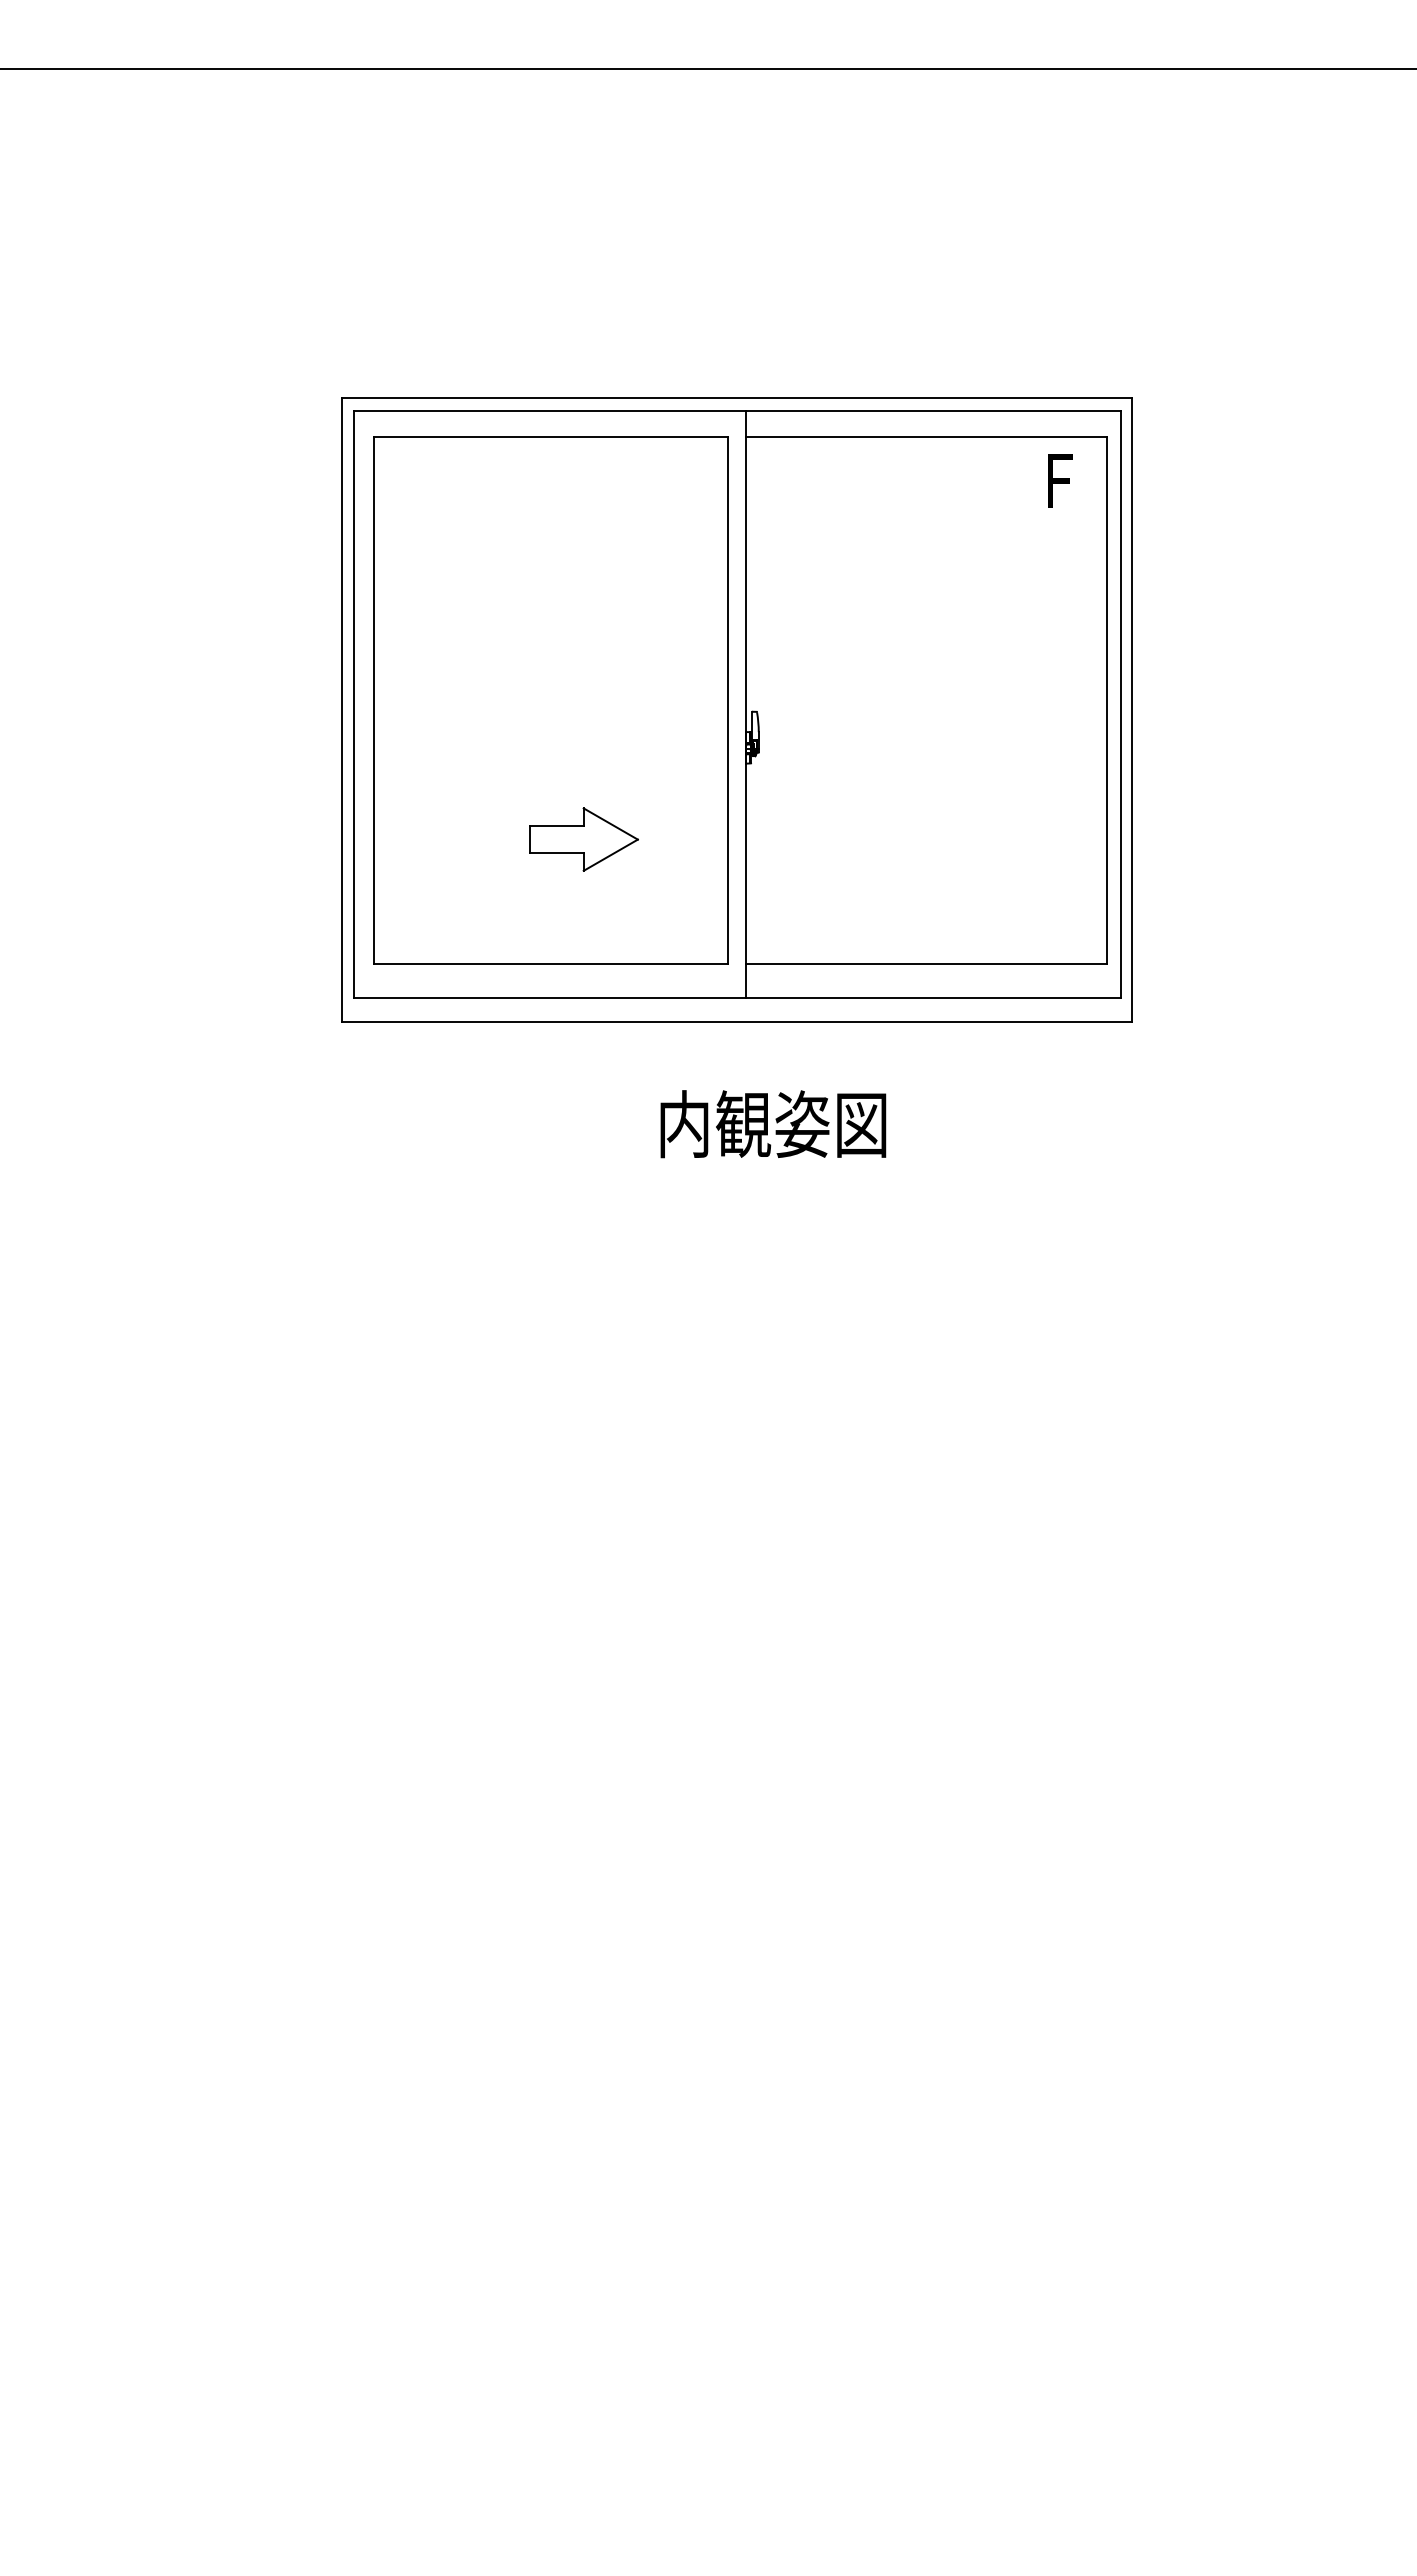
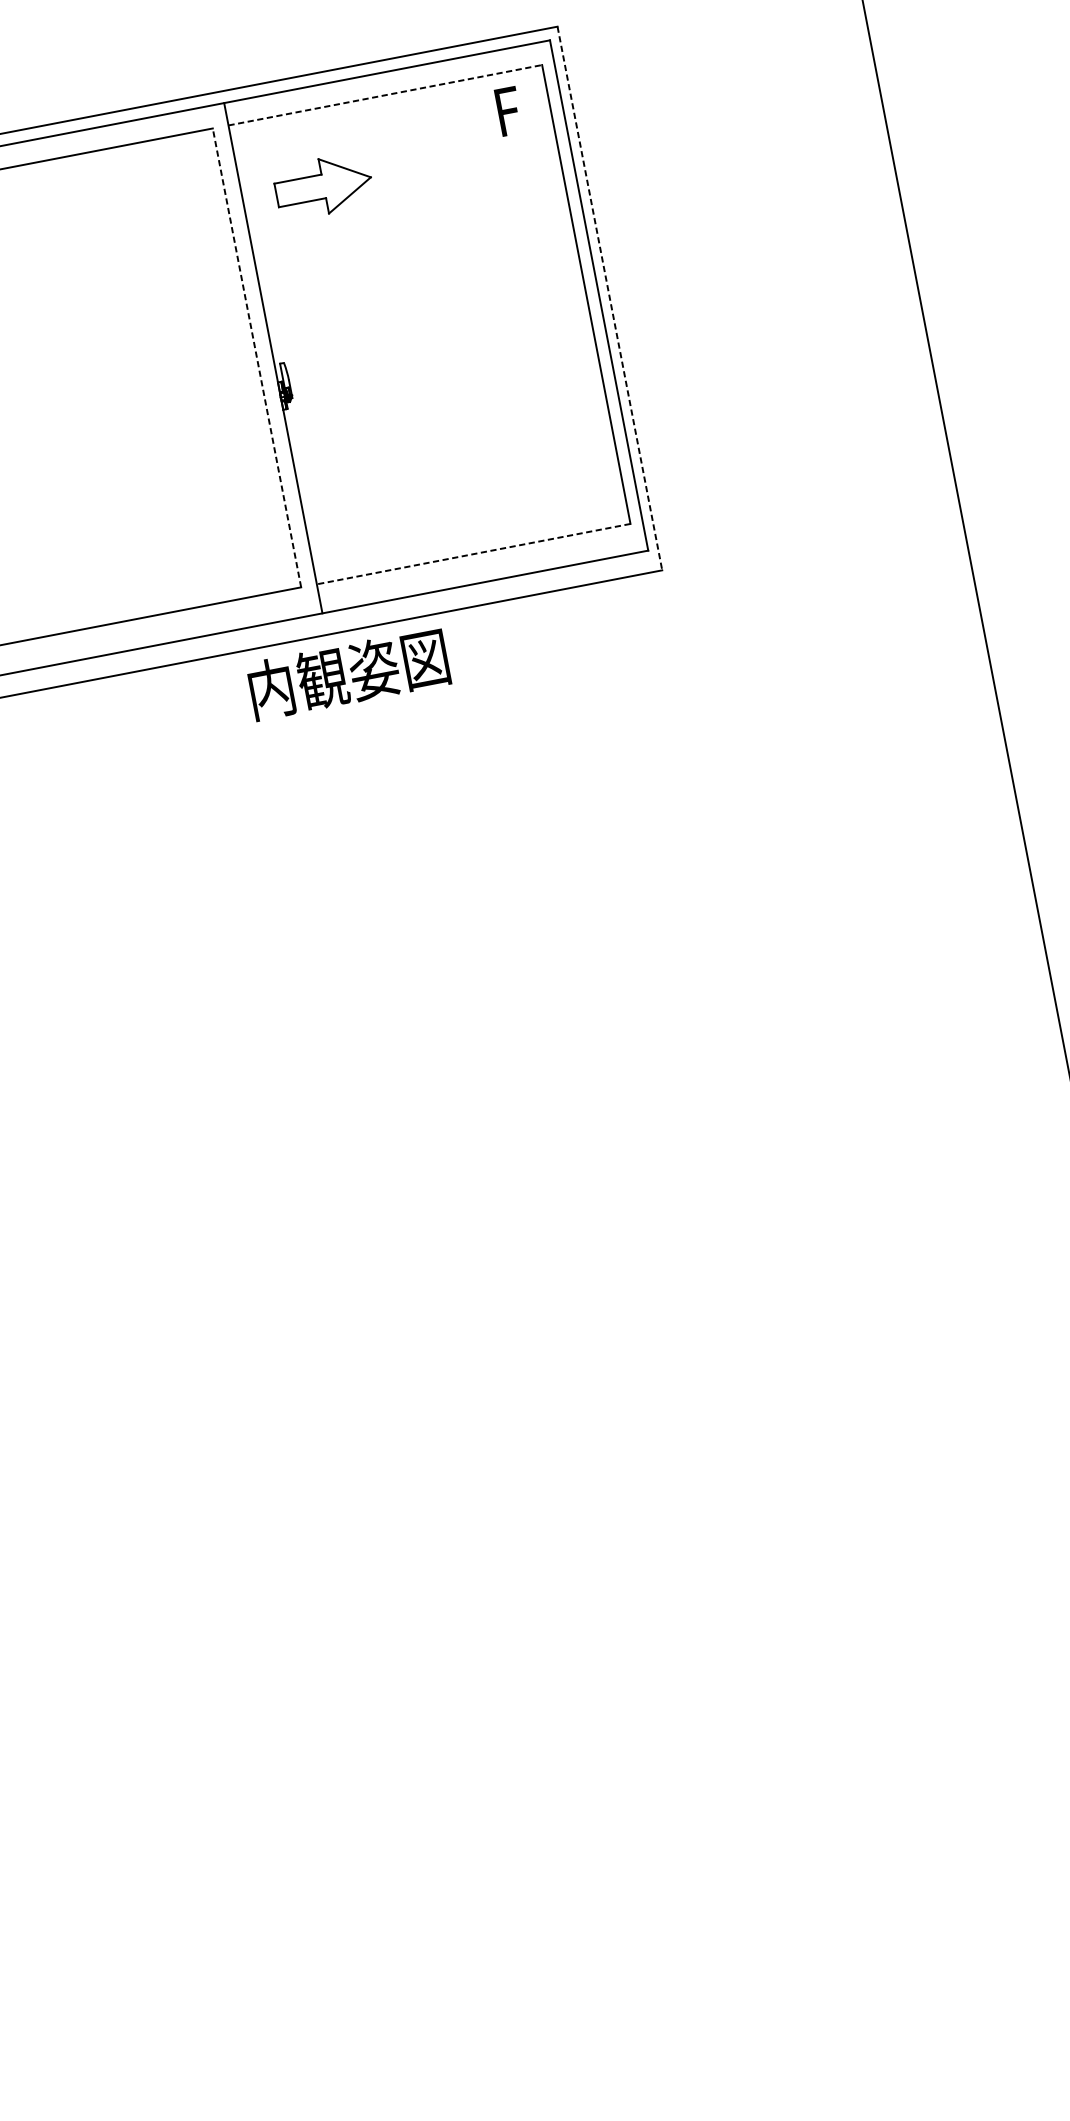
line: (926, 436) -> (385, 95), solid -> dashed
line: (728, 700) -> (257, 357), solid -> dashed
line: (1131, 710) -> (609, 299), solid -> dashed
part: (583, 839) -> (323, 186), moved
line: (925, 964) -> (472, 554), solid -> dashed
text: (773, 1124) -> (348, 674), moved

